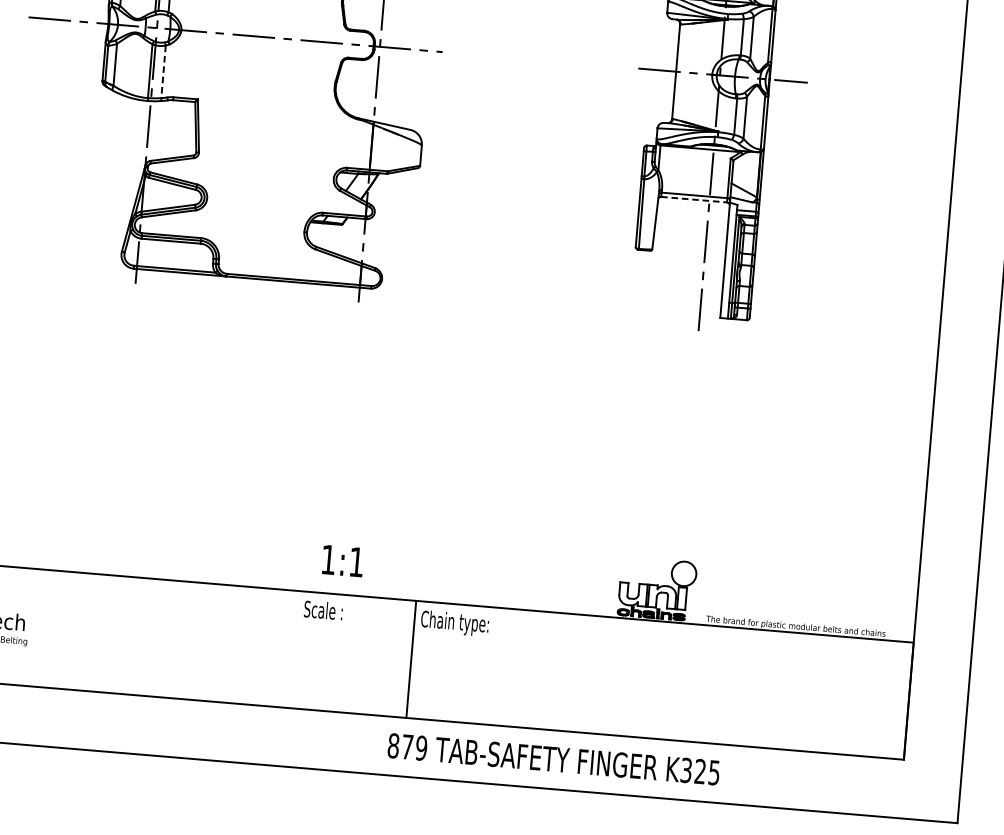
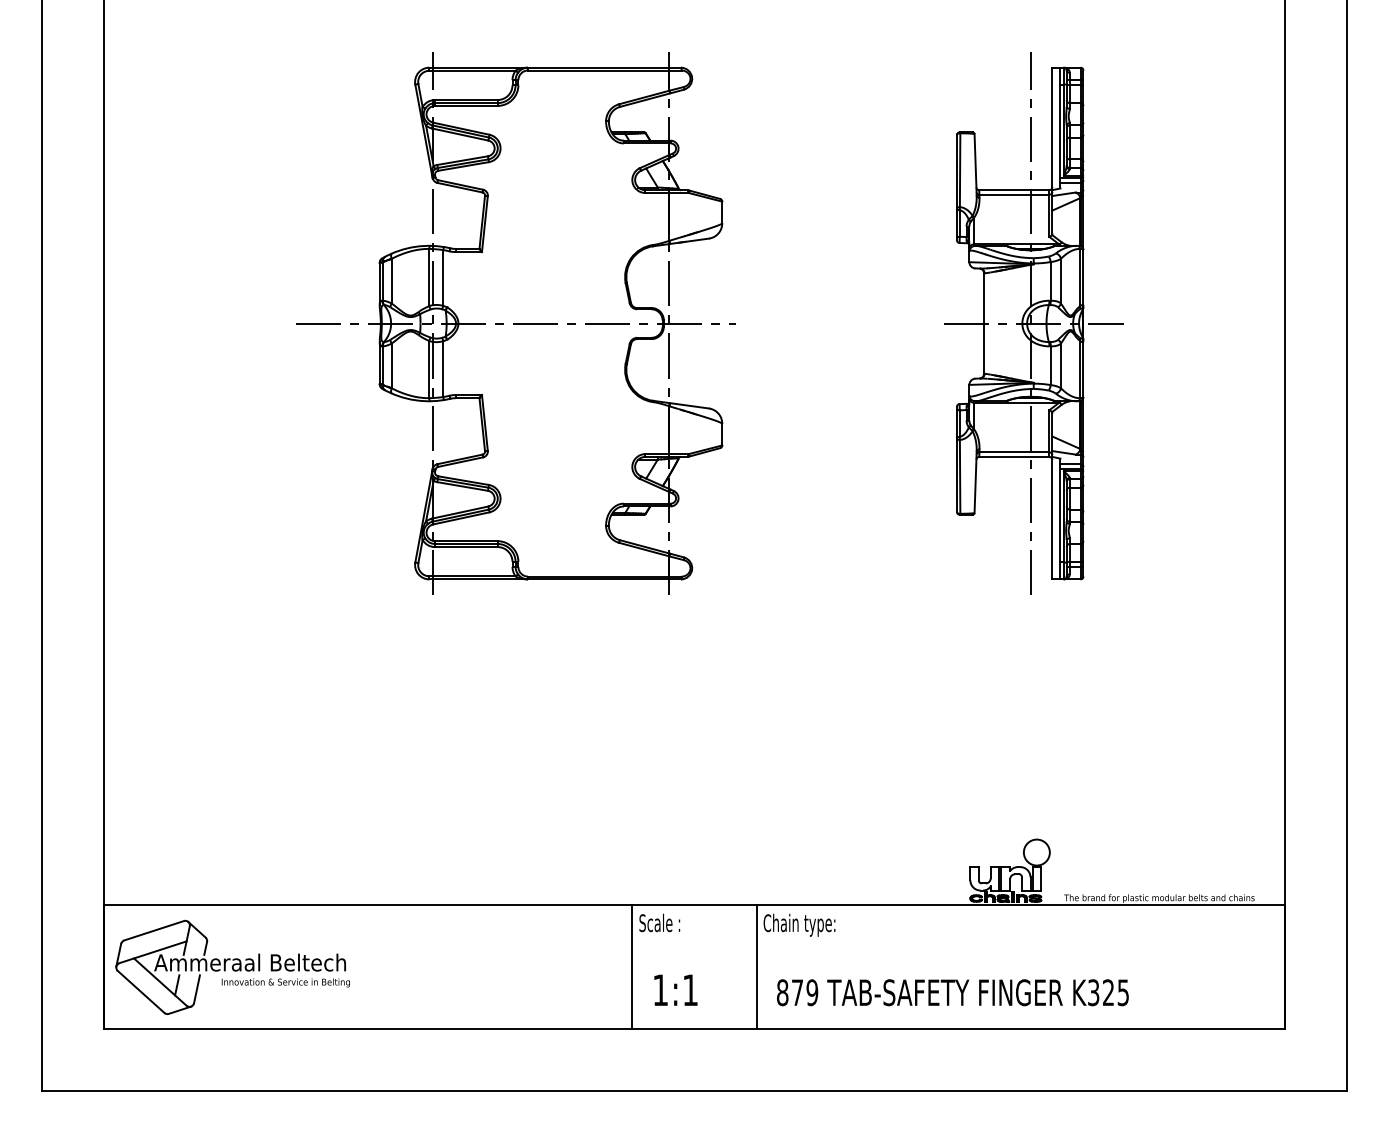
line: (163, 72) -> (443, 369), dashed -> solid
line: (694, 199) -> (1014, 456), dashed -> solid
text: (342, 560) -> (675, 989), moved
line: (294, 649) -> (632, 966), added
text: (553, 759) -> (952, 992), moved

